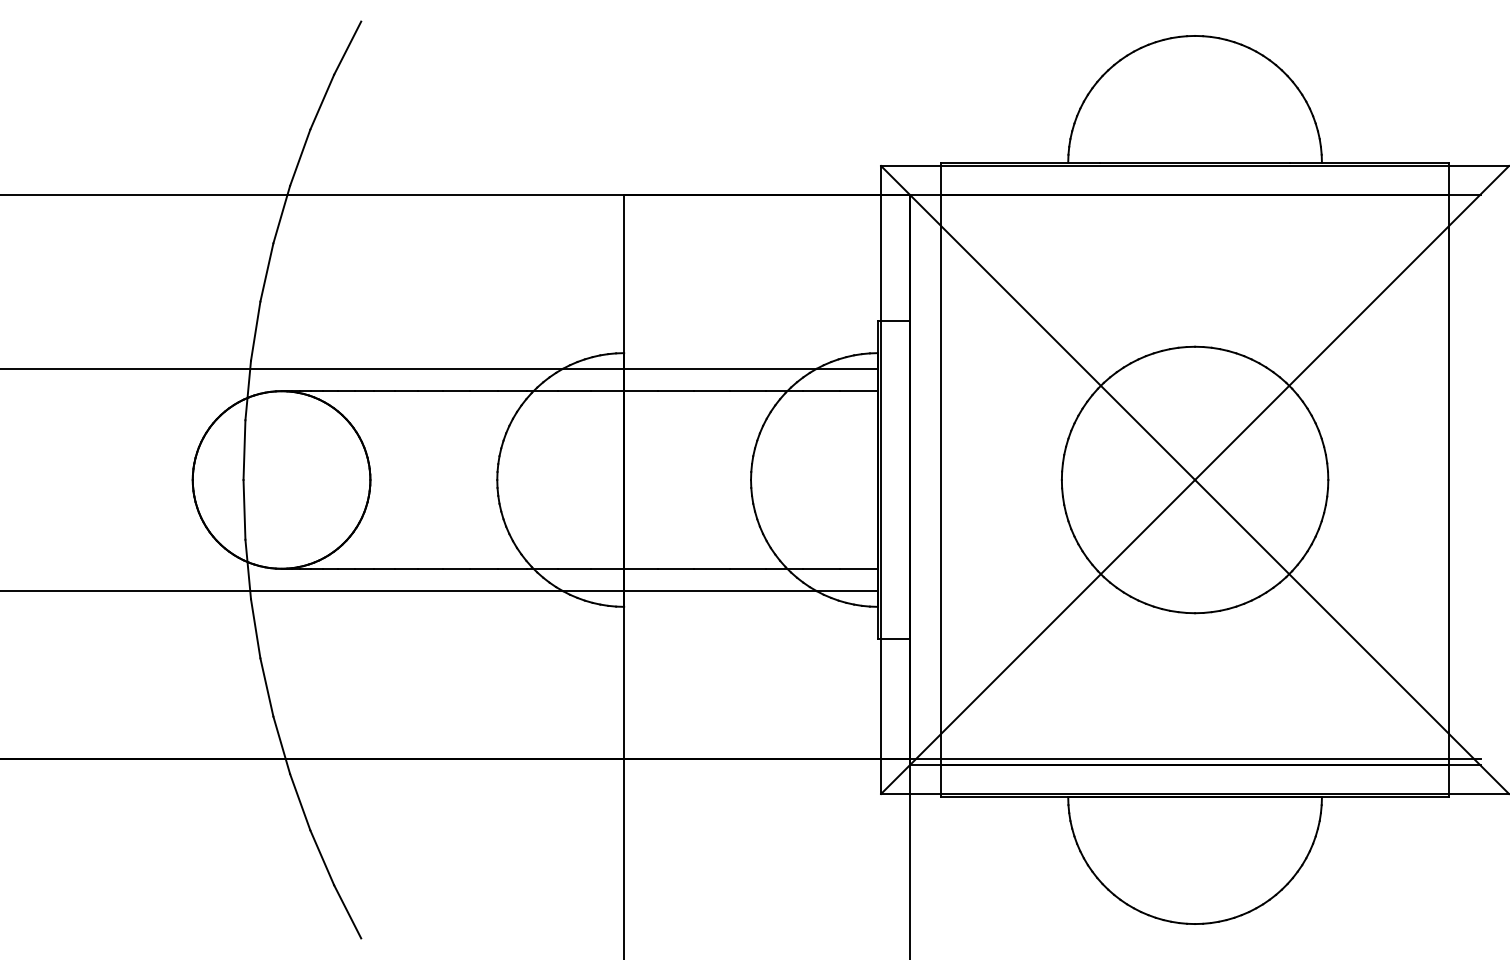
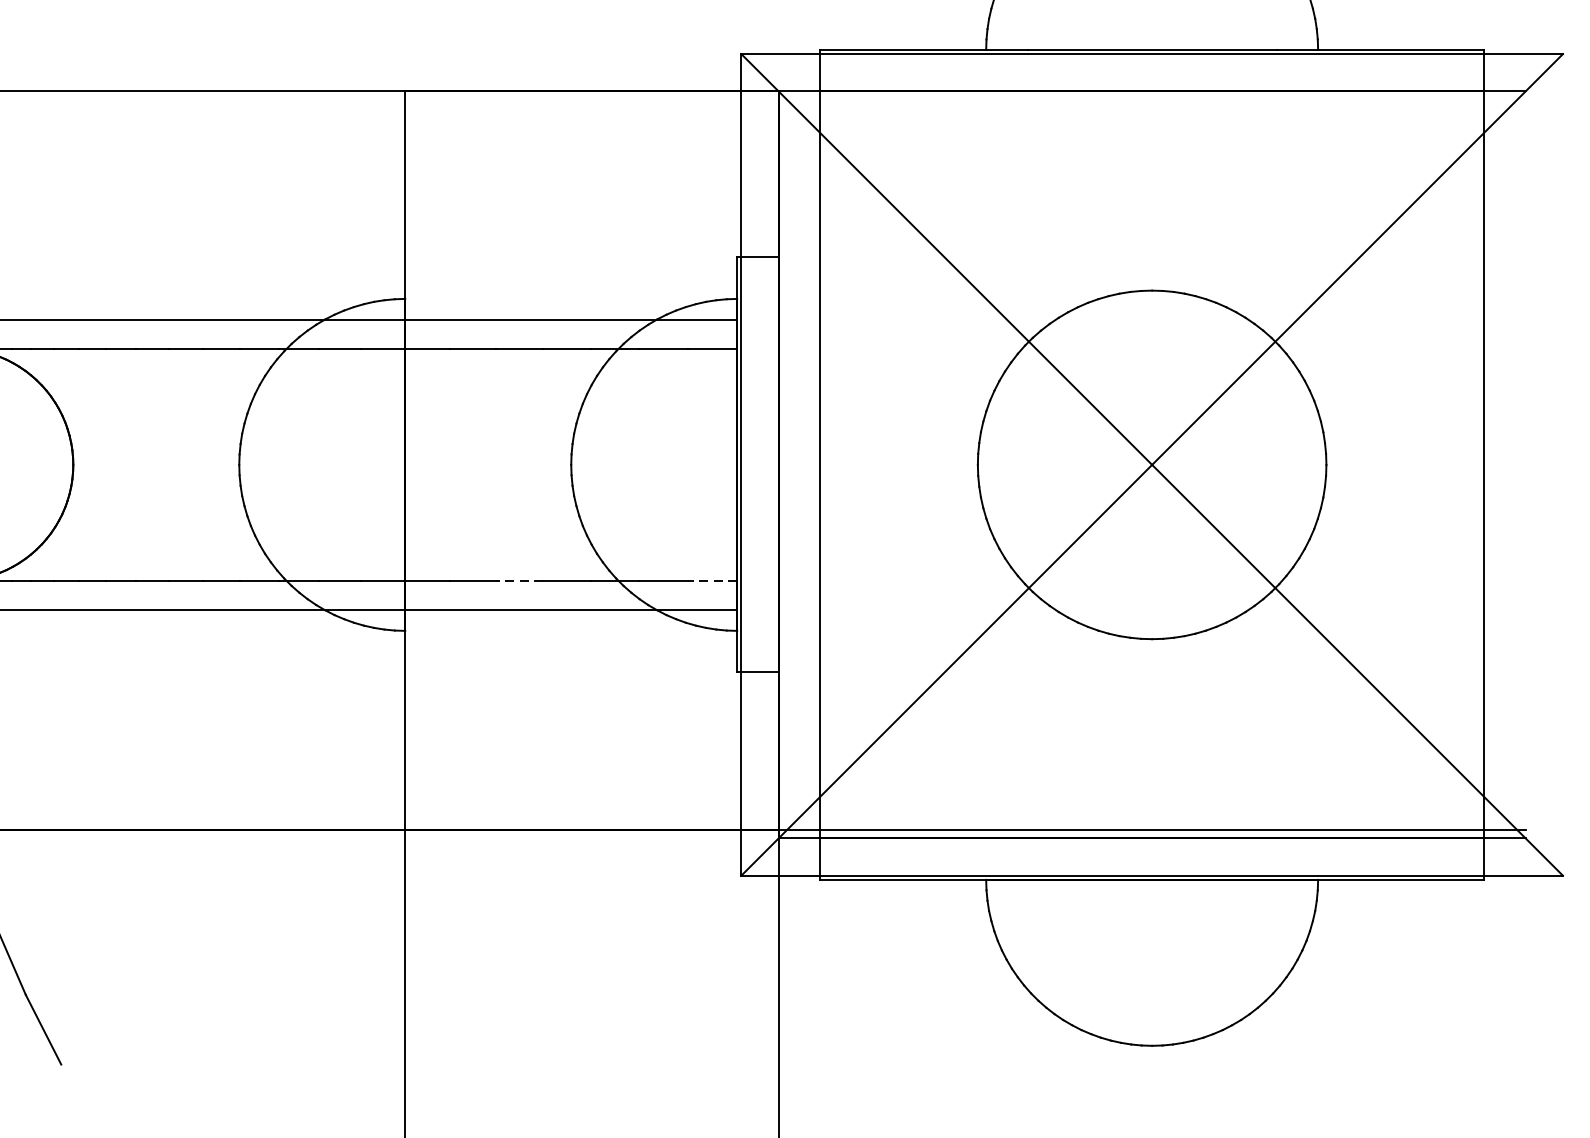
line: (711, 568) -> (519, 580), solid -> dashed
line: (859, 568) -> (713, 580), solid -> dashed

